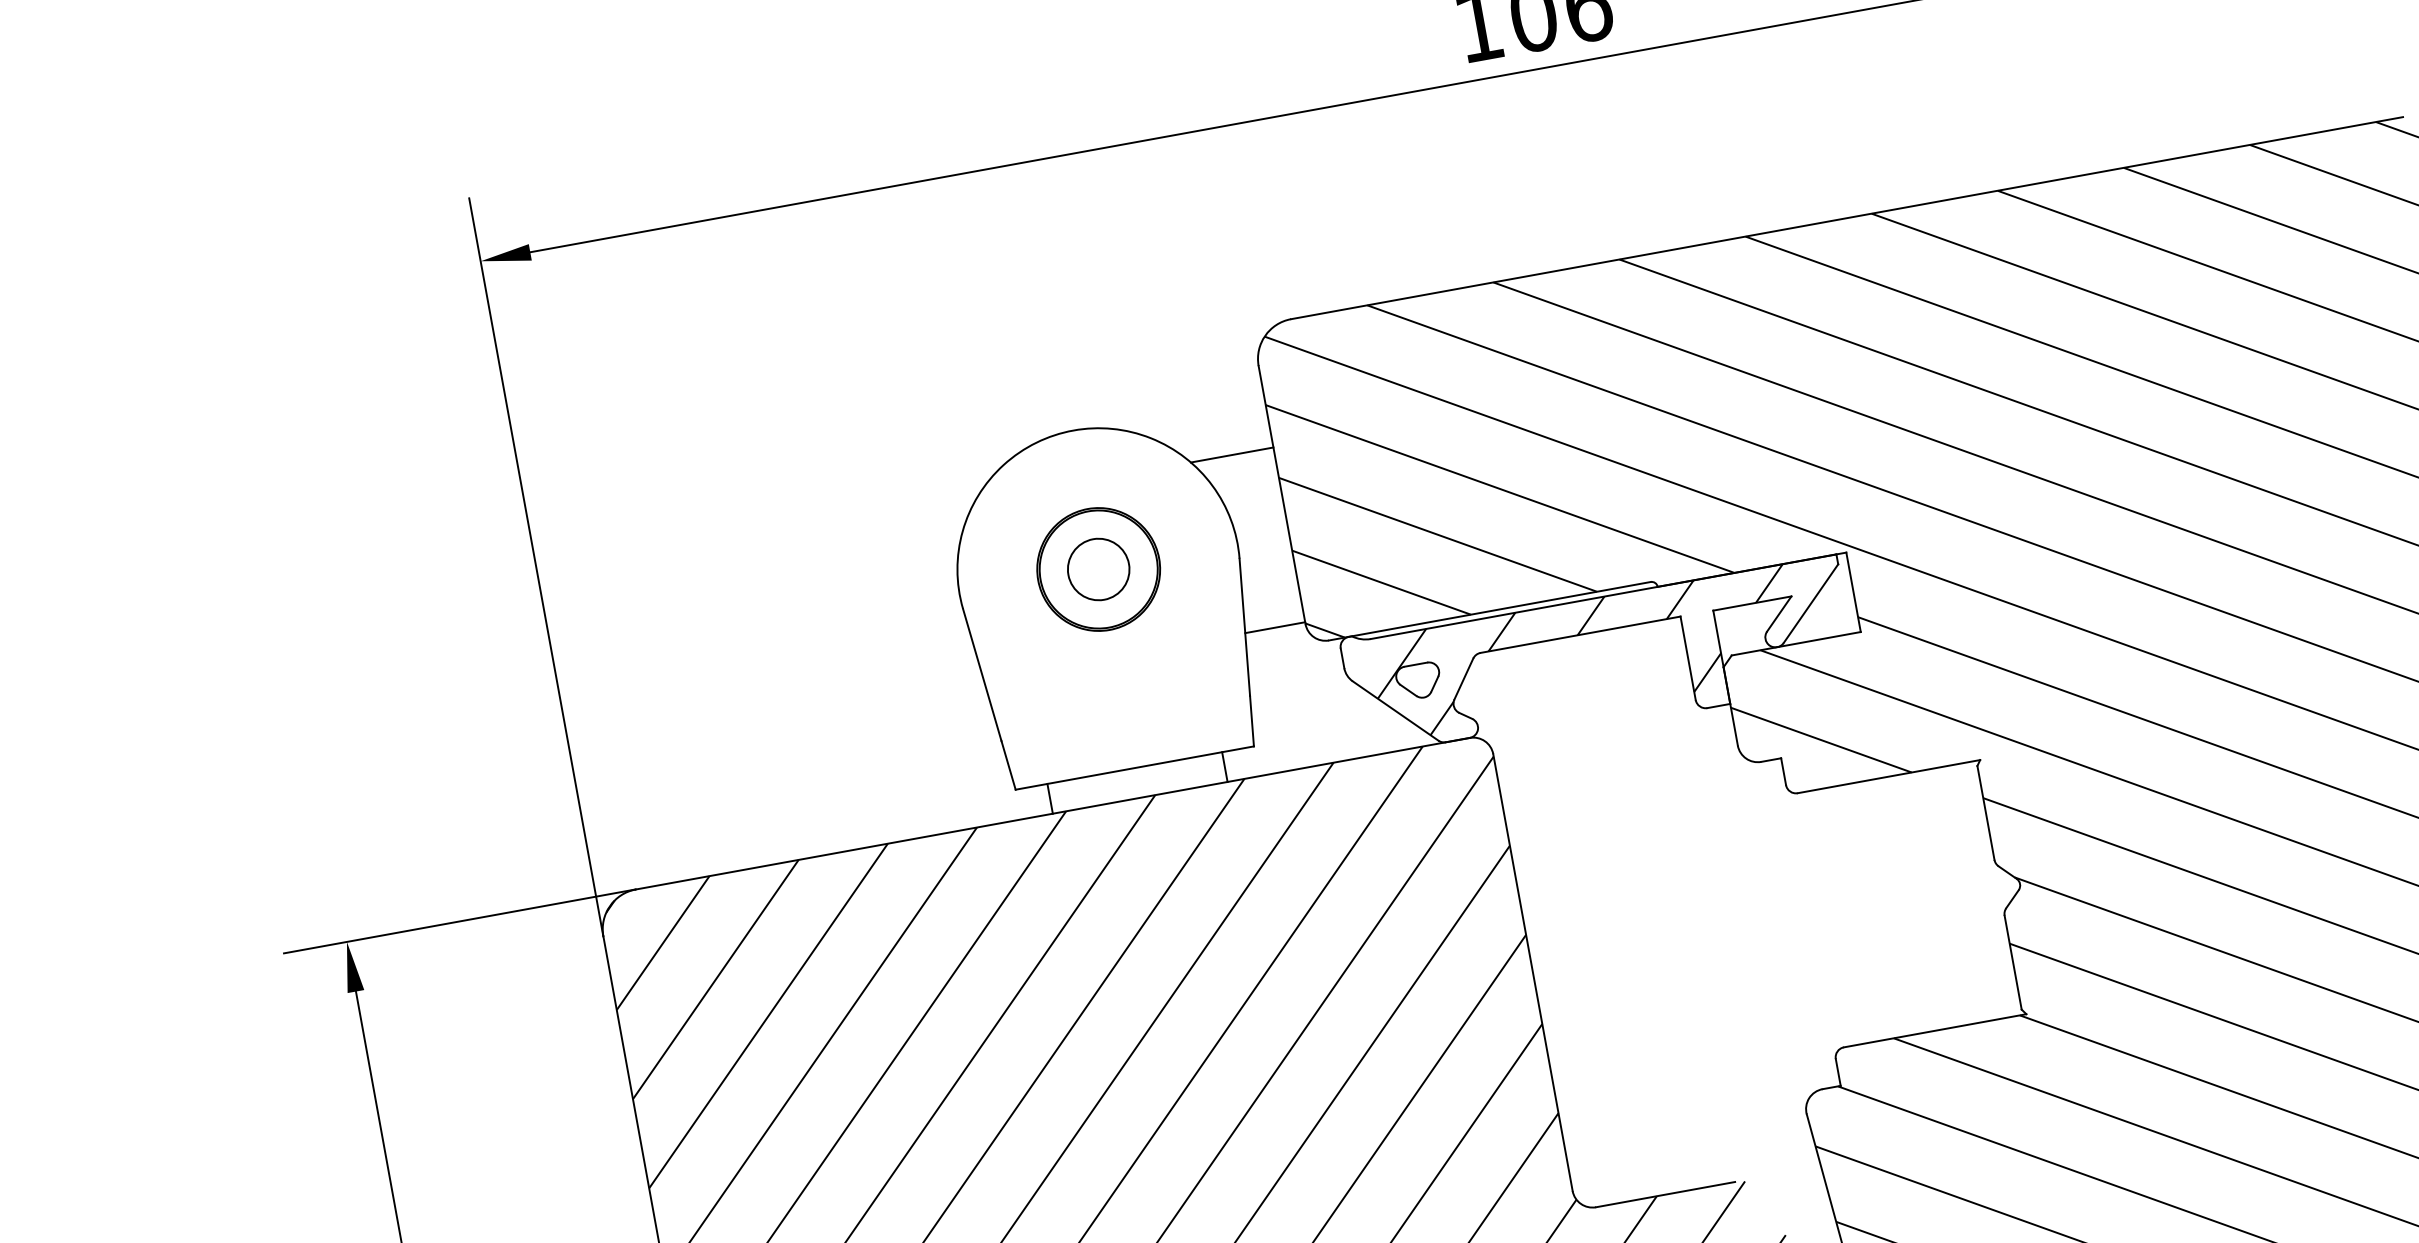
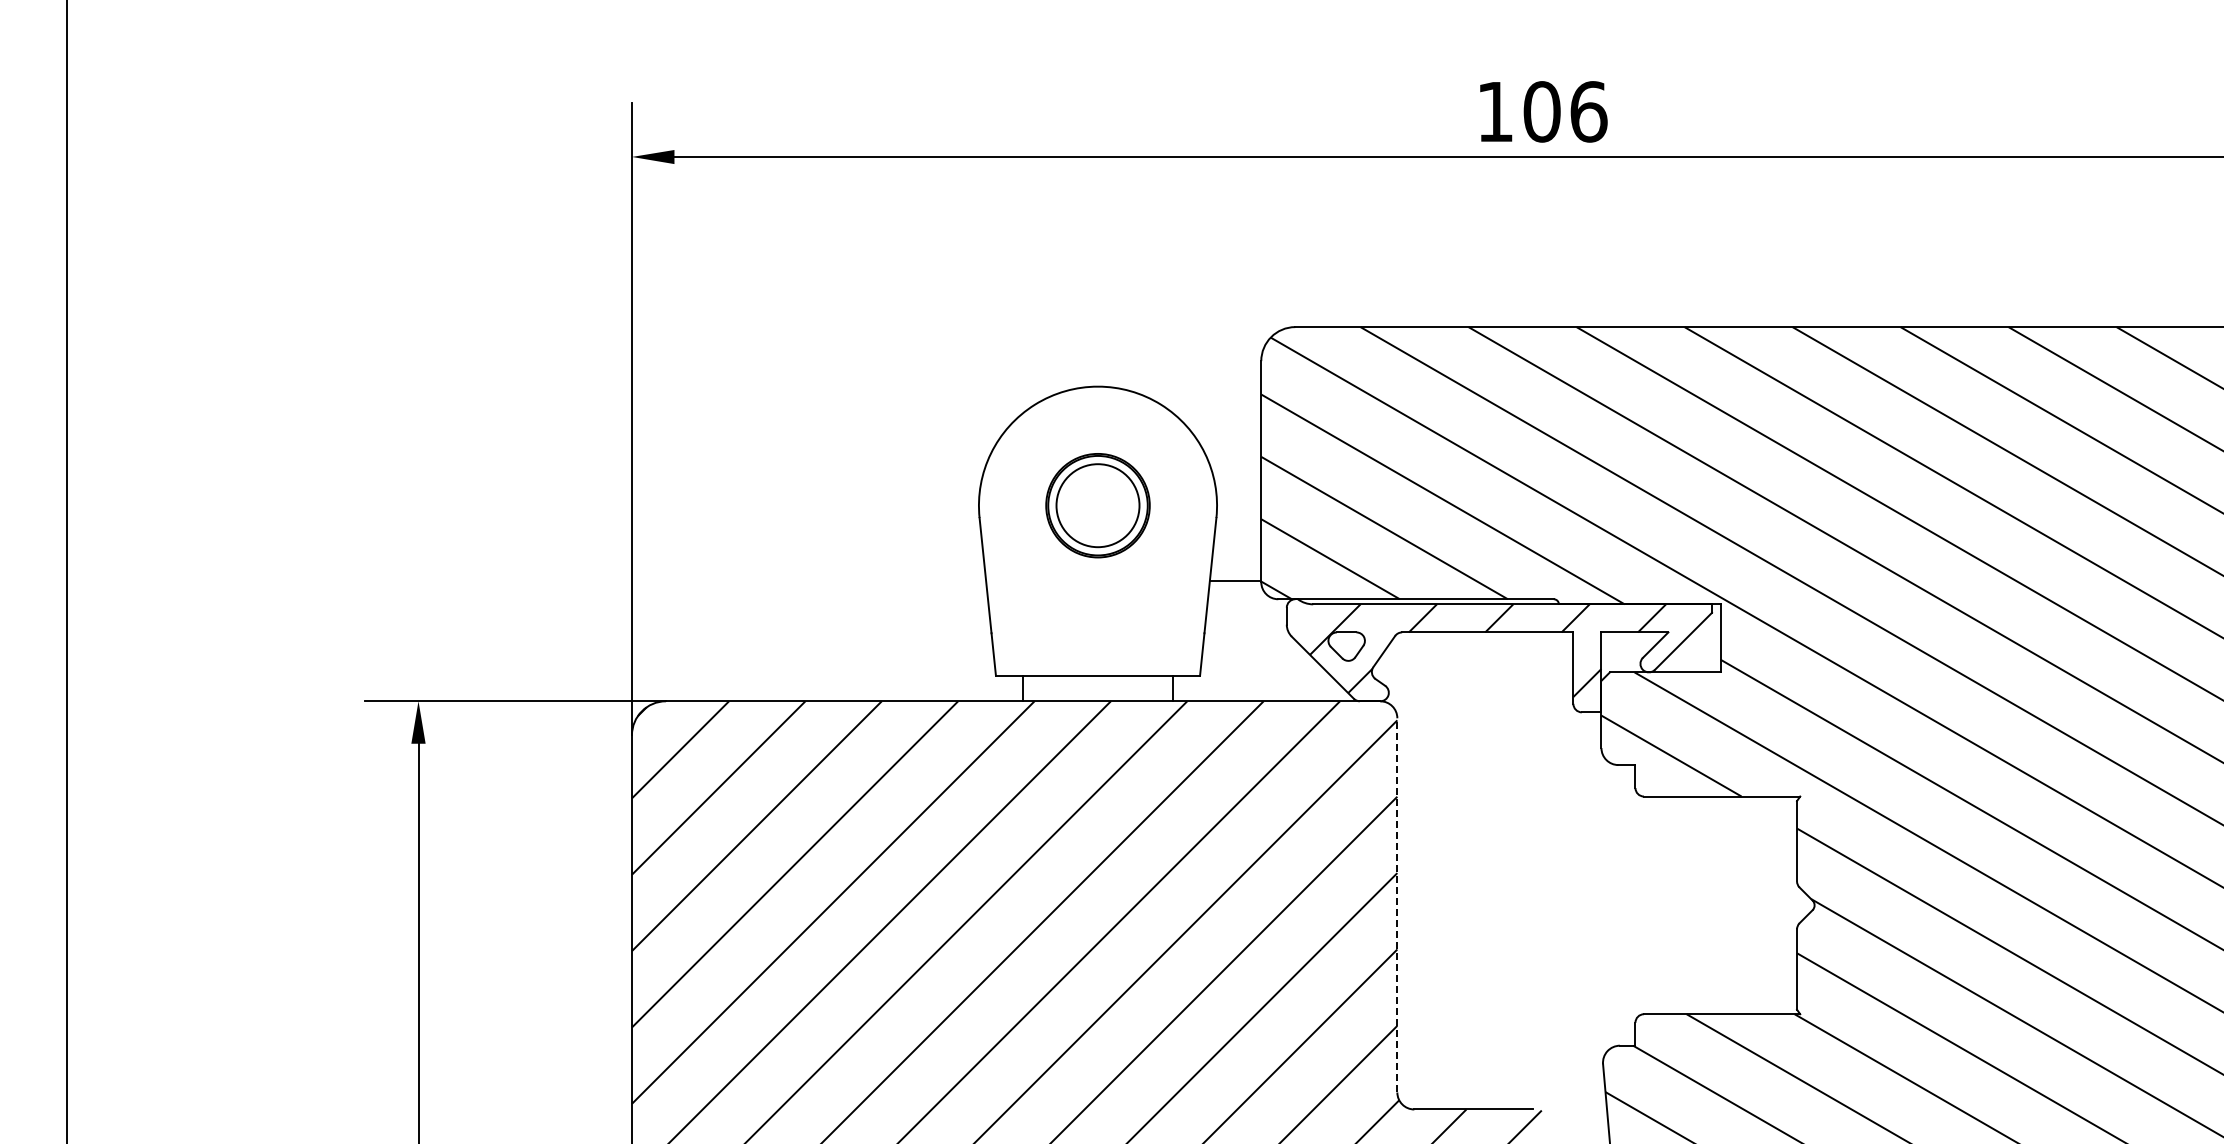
line: (1231, 454) -> (1225, 430), removed
circle: (1098, 569) -> (1097, 505), size x1.6
line: (1532, 971) -> (1397, 904), solid -> dashed

